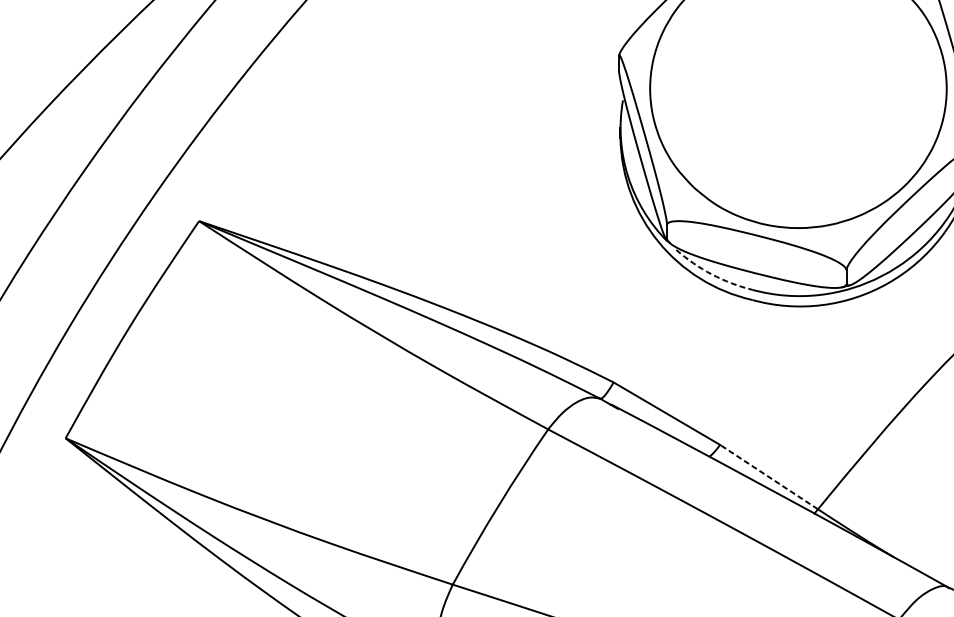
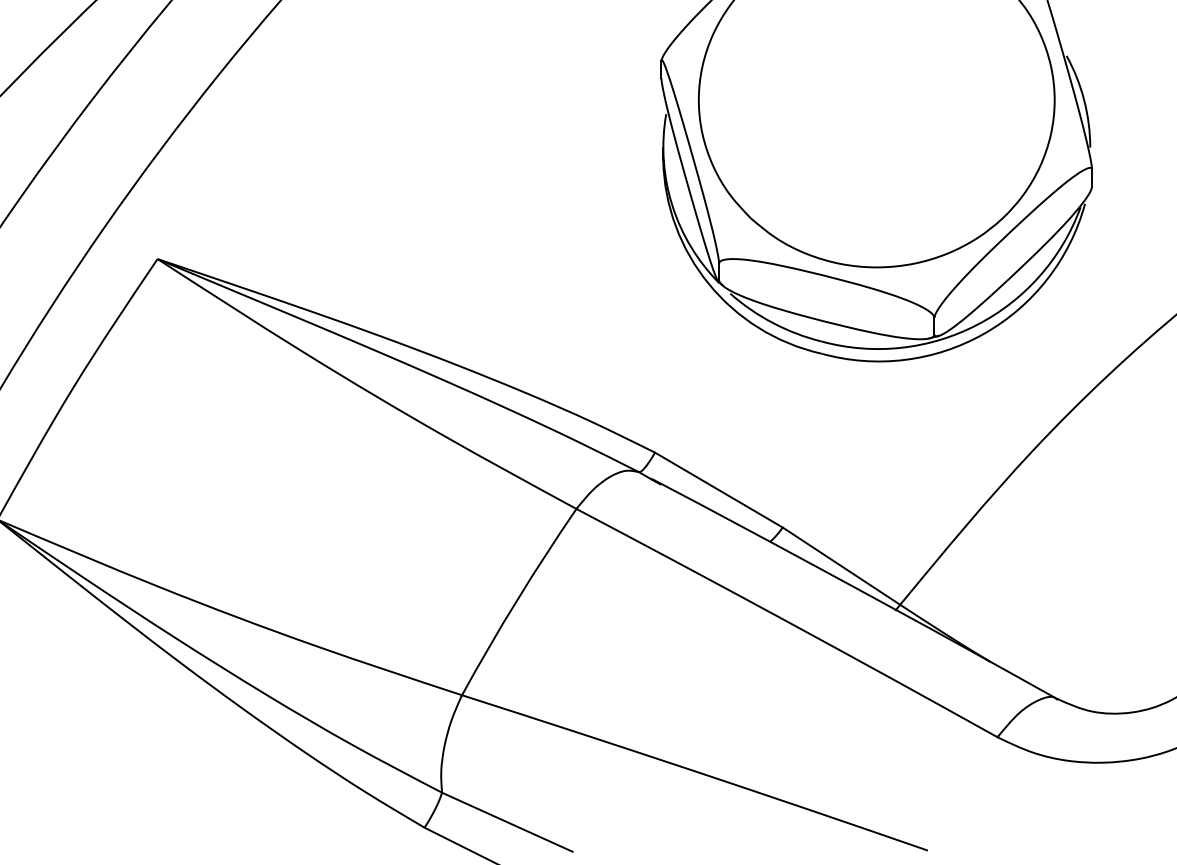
arc: (712, 274) -> (773, 323), dashed -> solid
line: (769, 476) -> (841, 565), dashed -> solid

